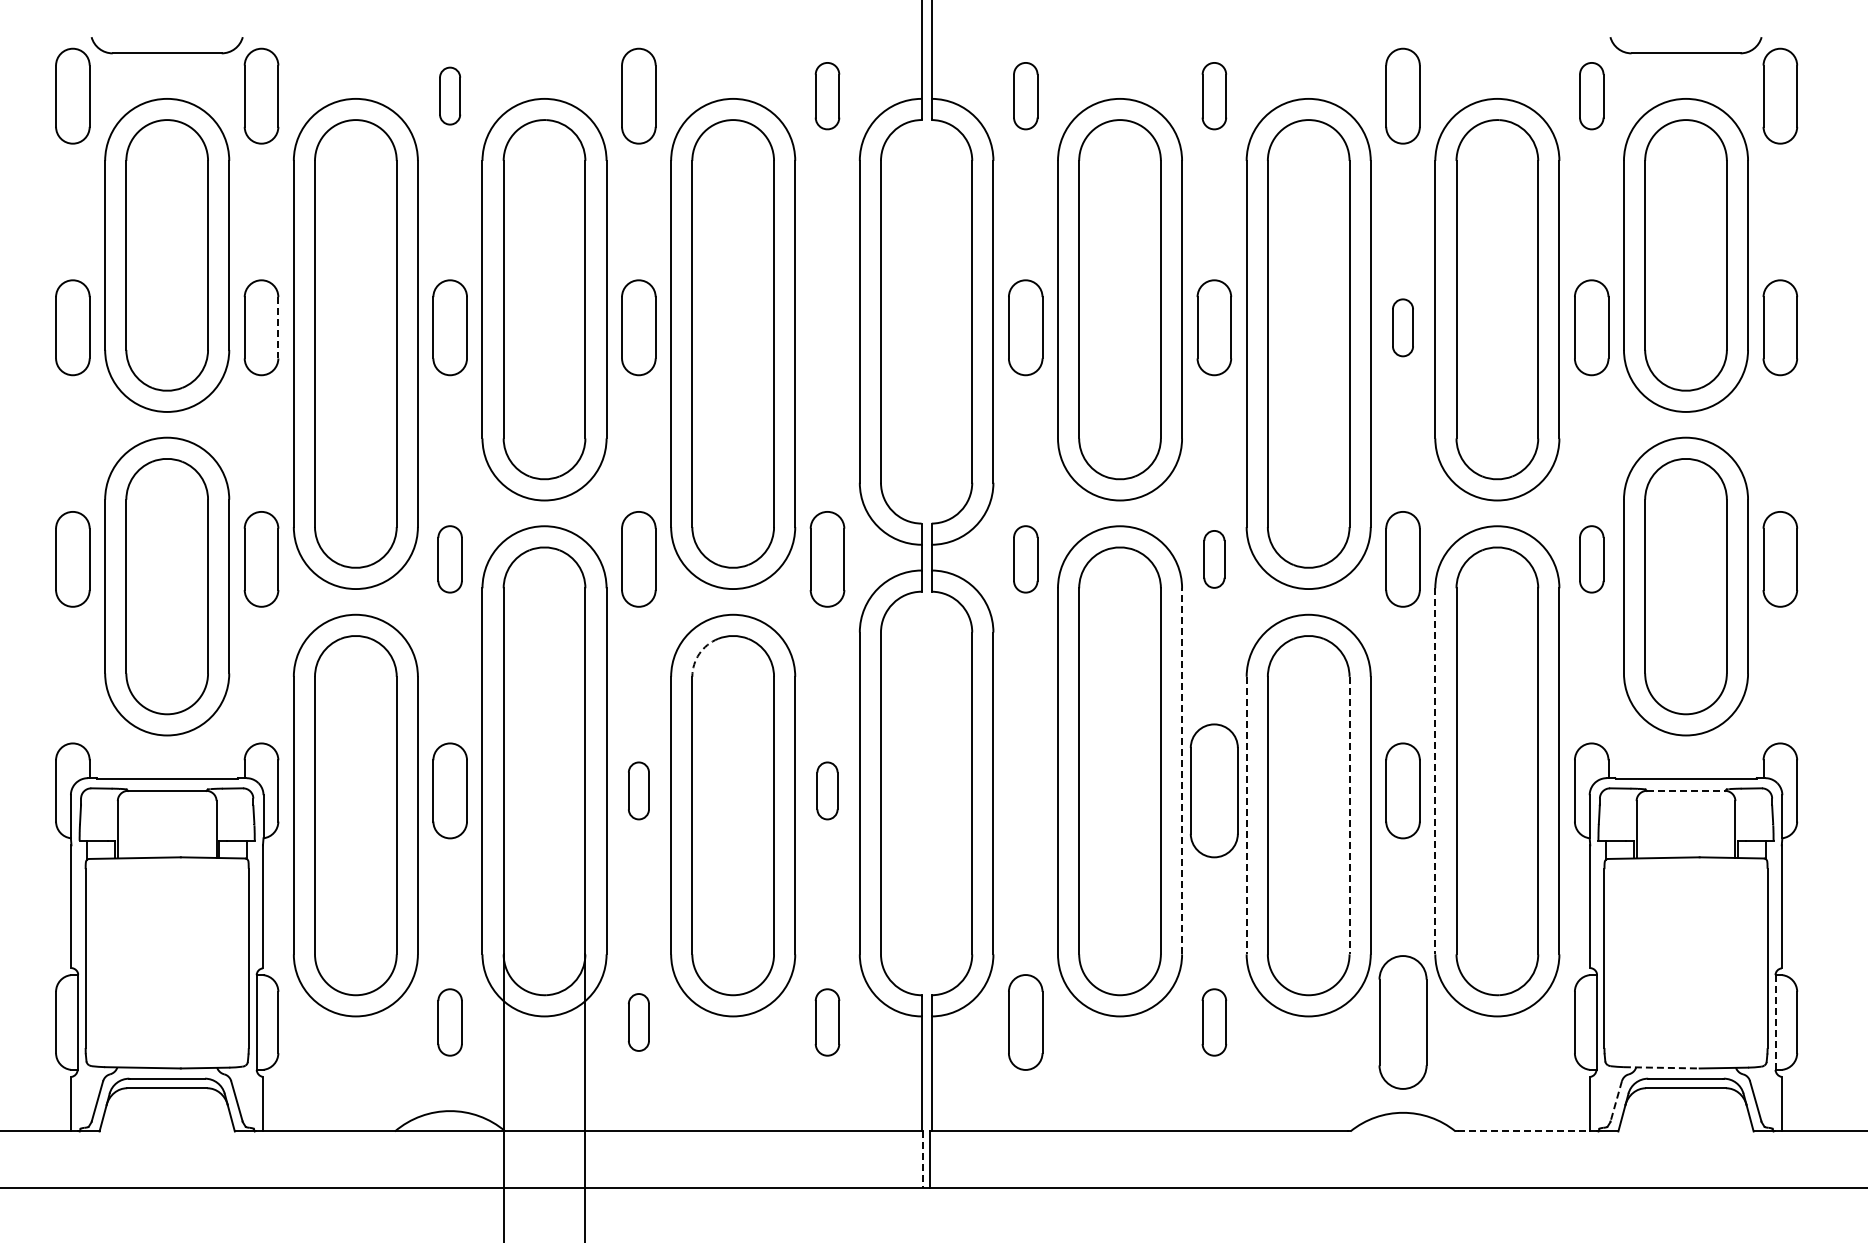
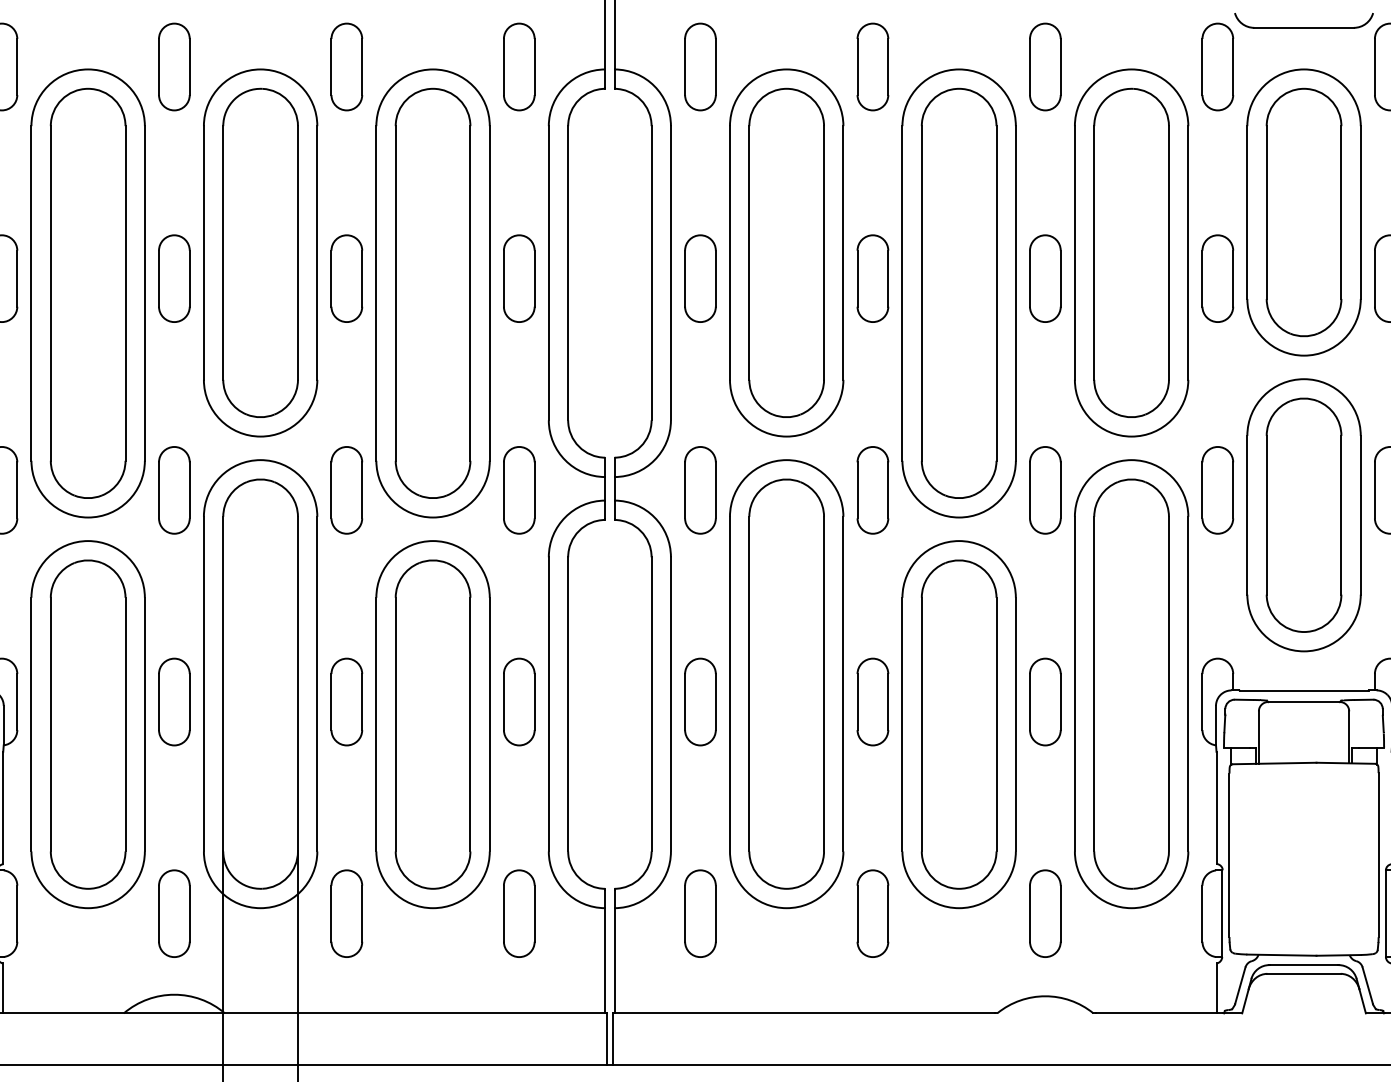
part: (449, 95) -> (173, 66), size x1.67
part: (827, 95) -> (519, 66), size x1.43
part: (1025, 95) -> (700, 66), size x1.43
part: (1214, 95) -> (873, 66), size x1.43
part: (1591, 95) -> (1217, 66), size x1.43
line: (278, 327) -> (17, 278), dashed -> solid
part: (827, 327) -> (519, 278), added
part: (1402, 327) -> (1044, 278), size x1.67
part: (449, 559) -> (173, 490), size x1.43
part: (1025, 559) -> (700, 490), size x1.43
part: (1214, 559) -> (873, 490), size x1.67
part: (1591, 559) -> (1217, 490), size x1.43
arc: (699, 653) -> (402, 576), dashed -> solid
line: (1182, 770) -> (843, 683), dashed -> solid
line: (1435, 771) -> (1075, 684), dashed -> solid
part: (638, 790) -> (346, 701), size x1.67
part: (827, 790) -> (519, 701), size x1.67
part: (1025, 790) -> (700, 701), added
part: (1214, 790) -> (873, 701), size x0.71
line: (1686, 790) -> (1304, 701), dashed -> solid
line: (1246, 815) -> (902, 724), dashed -> solid
line: (1349, 815) -> (996, 724), dashed -> solid
part: (449, 1022) -> (173, 913), size x1.43
part: (638, 1022) -> (346, 913), size x1.67
part: (827, 1022) -> (519, 913), size x1.43
part: (1214, 1022) -> (873, 913), size x1.43
part: (1402, 1022) -> (1044, 913), size x0.71
line: (1775, 1023) -> (1385, 914), dashed -> solid
line: (1661, 1067) -> (1281, 954), dashed -> solid
line: (1616, 1101) -> (1240, 985), dashed -> solid
line: (1524, 1131) -> (1156, 1013), dashed -> solid
line: (923, 1160) -> (607, 1039), dashed -> solid

